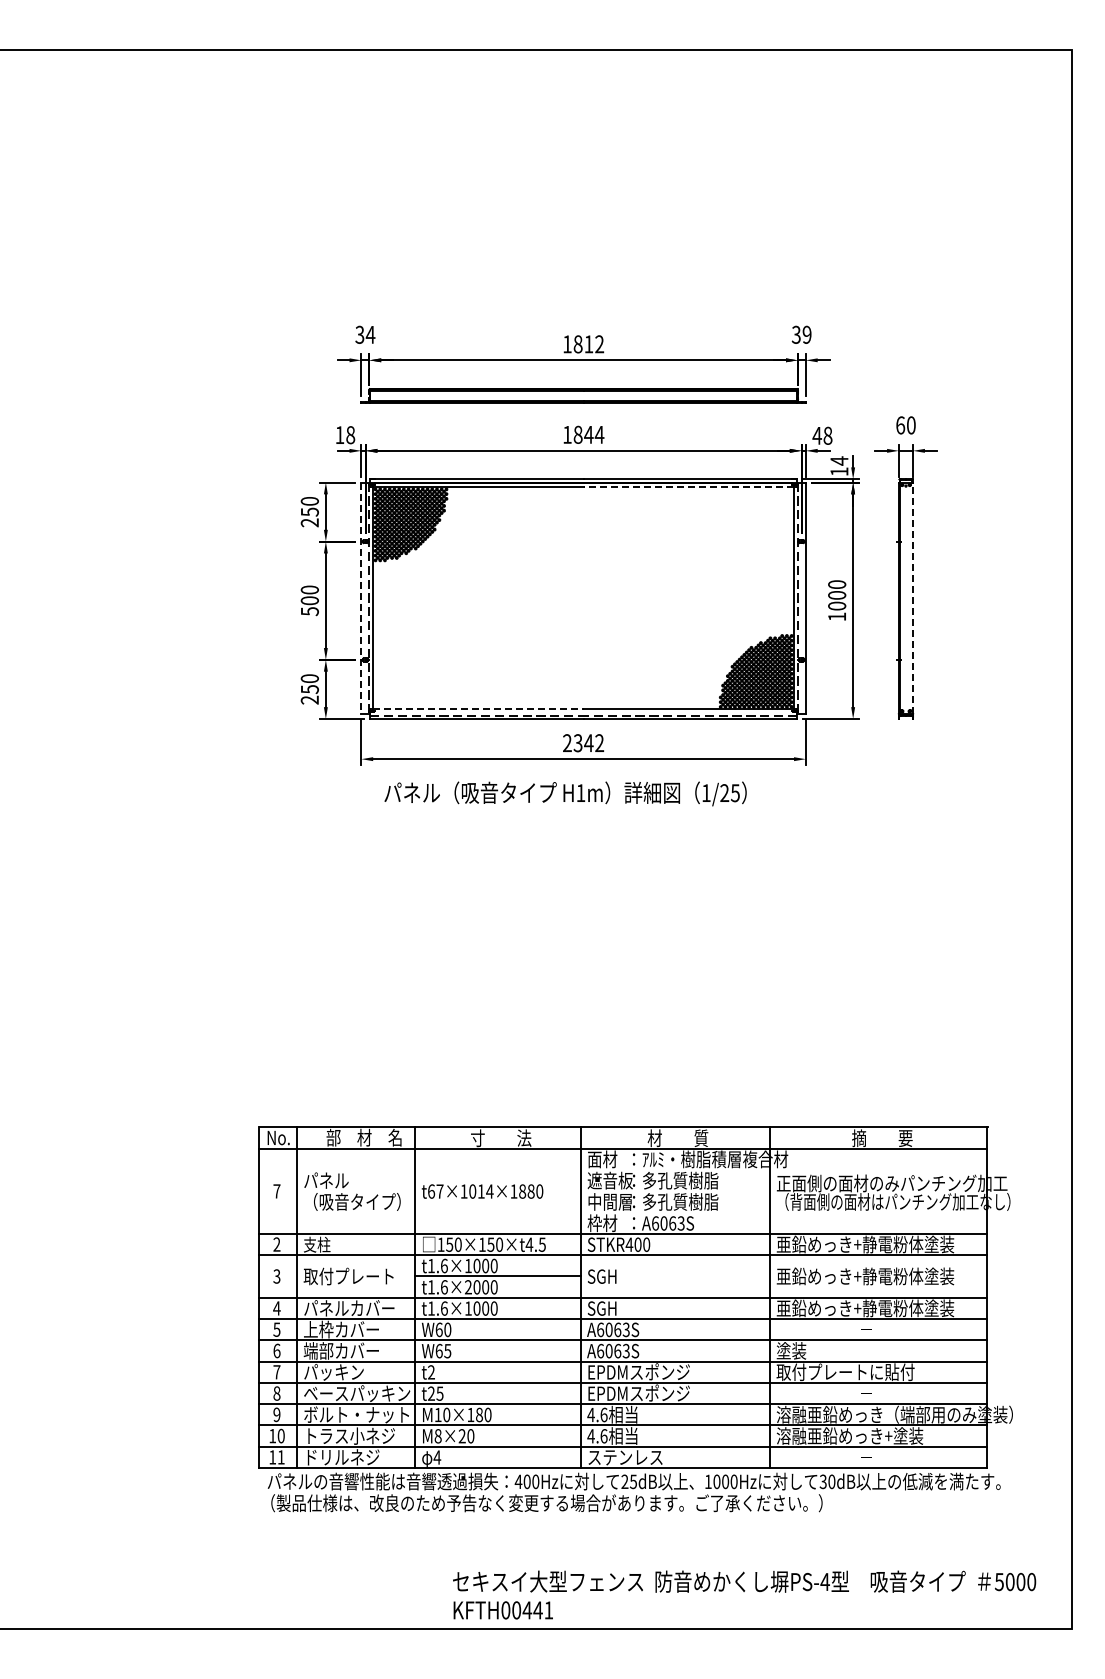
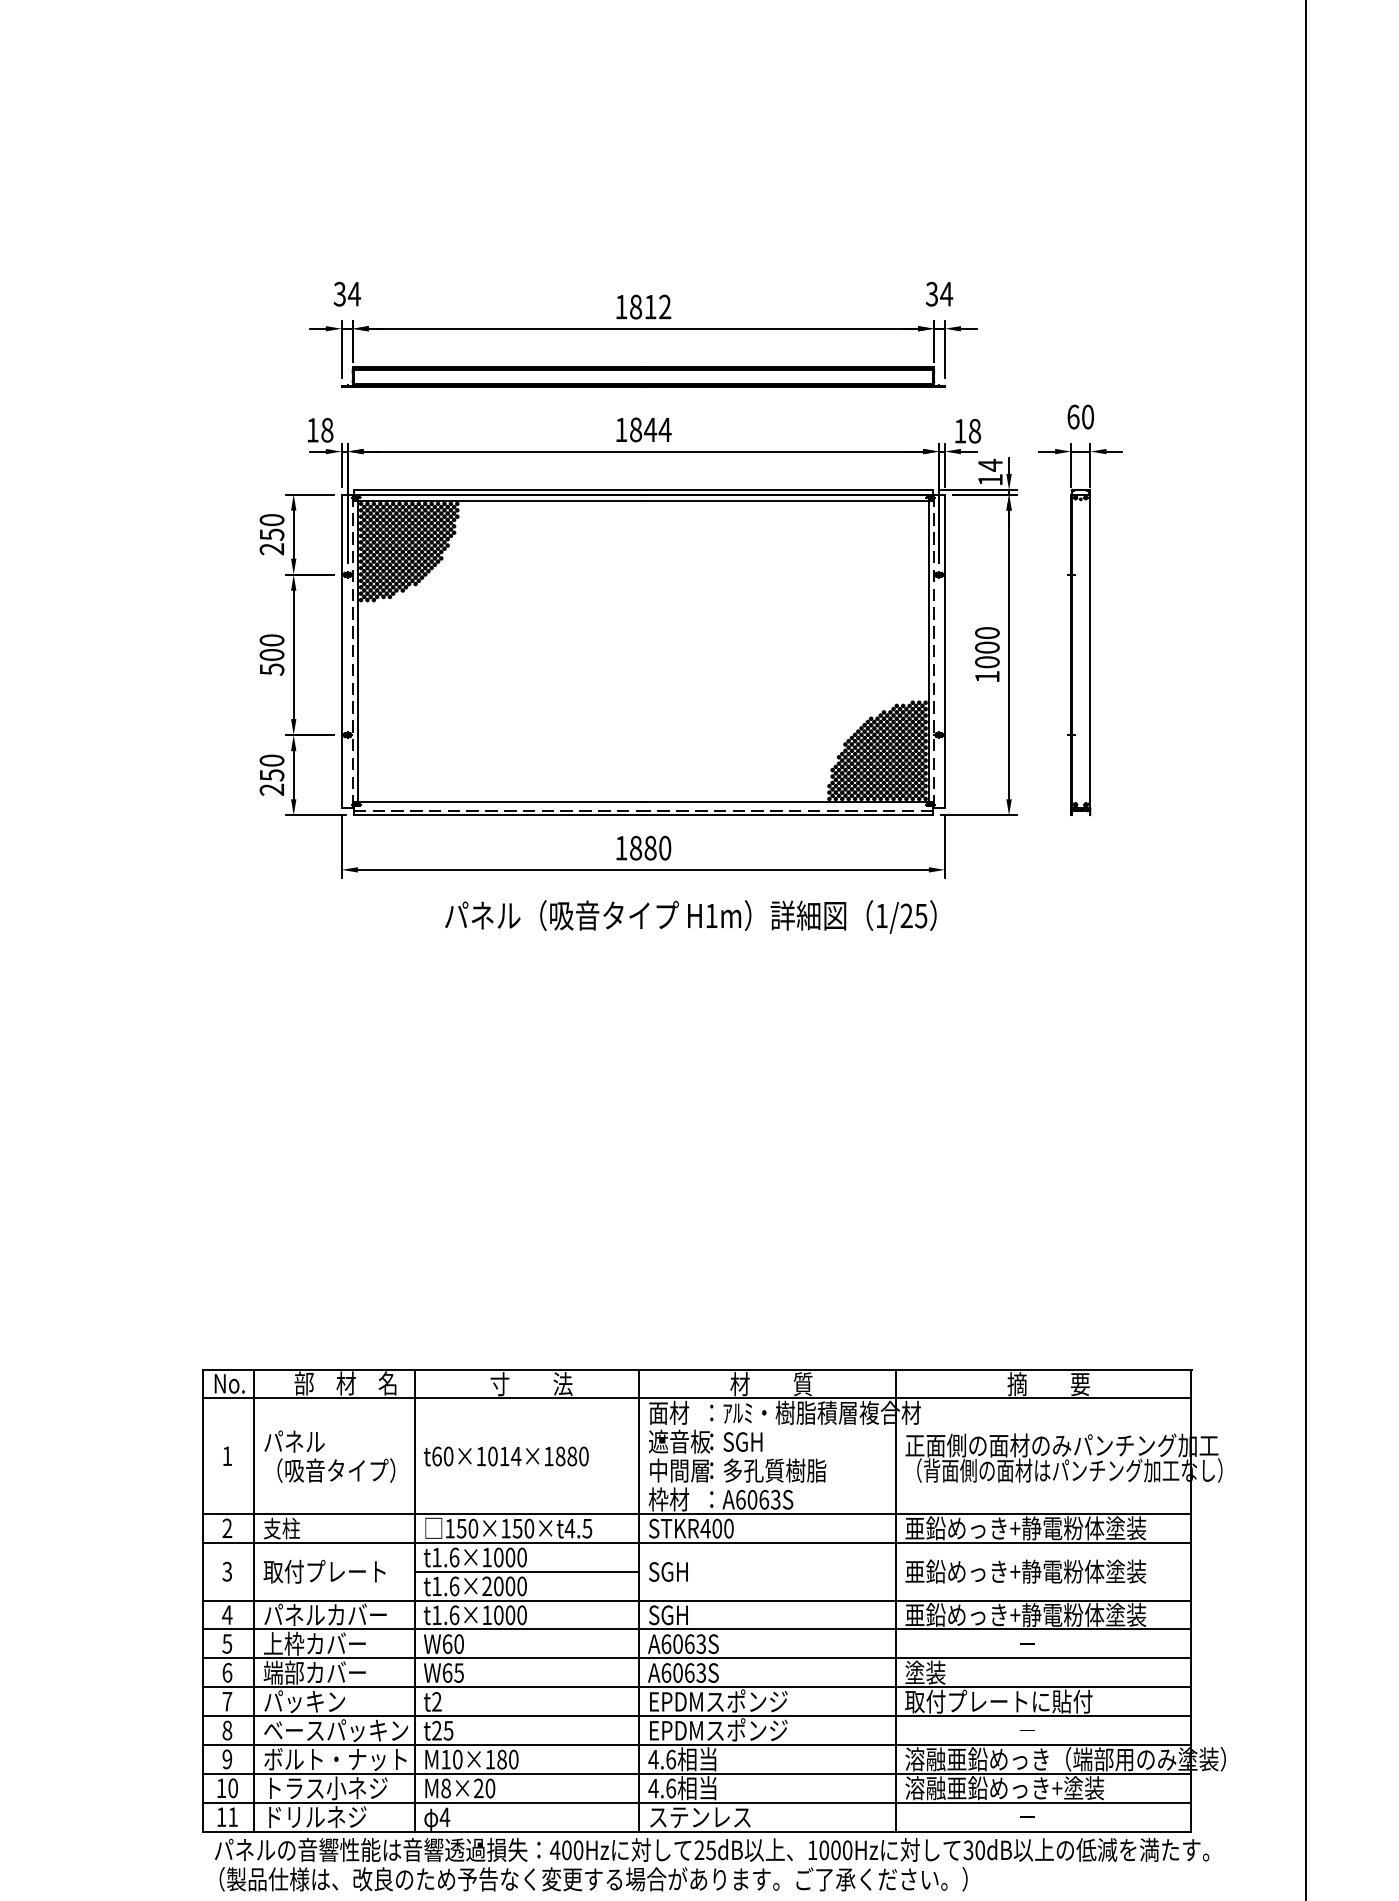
text: (806, 334) -> (945, 293), 39 -> 34
text: (816, 435) -> (959, 430), 48 -> 18
line: (688, 487) -> (785, 501), dashed -> solid
line: (361, 598) -> (342, 651), dashed -> solid
line: (913, 598) -> (1090, 651), dashed -> solid
line: (478, 709) -> (500, 802), dashed -> solid
text: (583, 743) -> (643, 848), 2342 -> 1880
text: (565, 793) -> (690, 916), moved
text: (680, 1180) -> (774, 1441), ：多孔質樹脂 -> ：SGH
text: (276, 1191) -> (226, 1456), 7 -> 1
text: (439, 1191) -> (447, 1456), t67×1014×1880 -> t60×1014×1880

